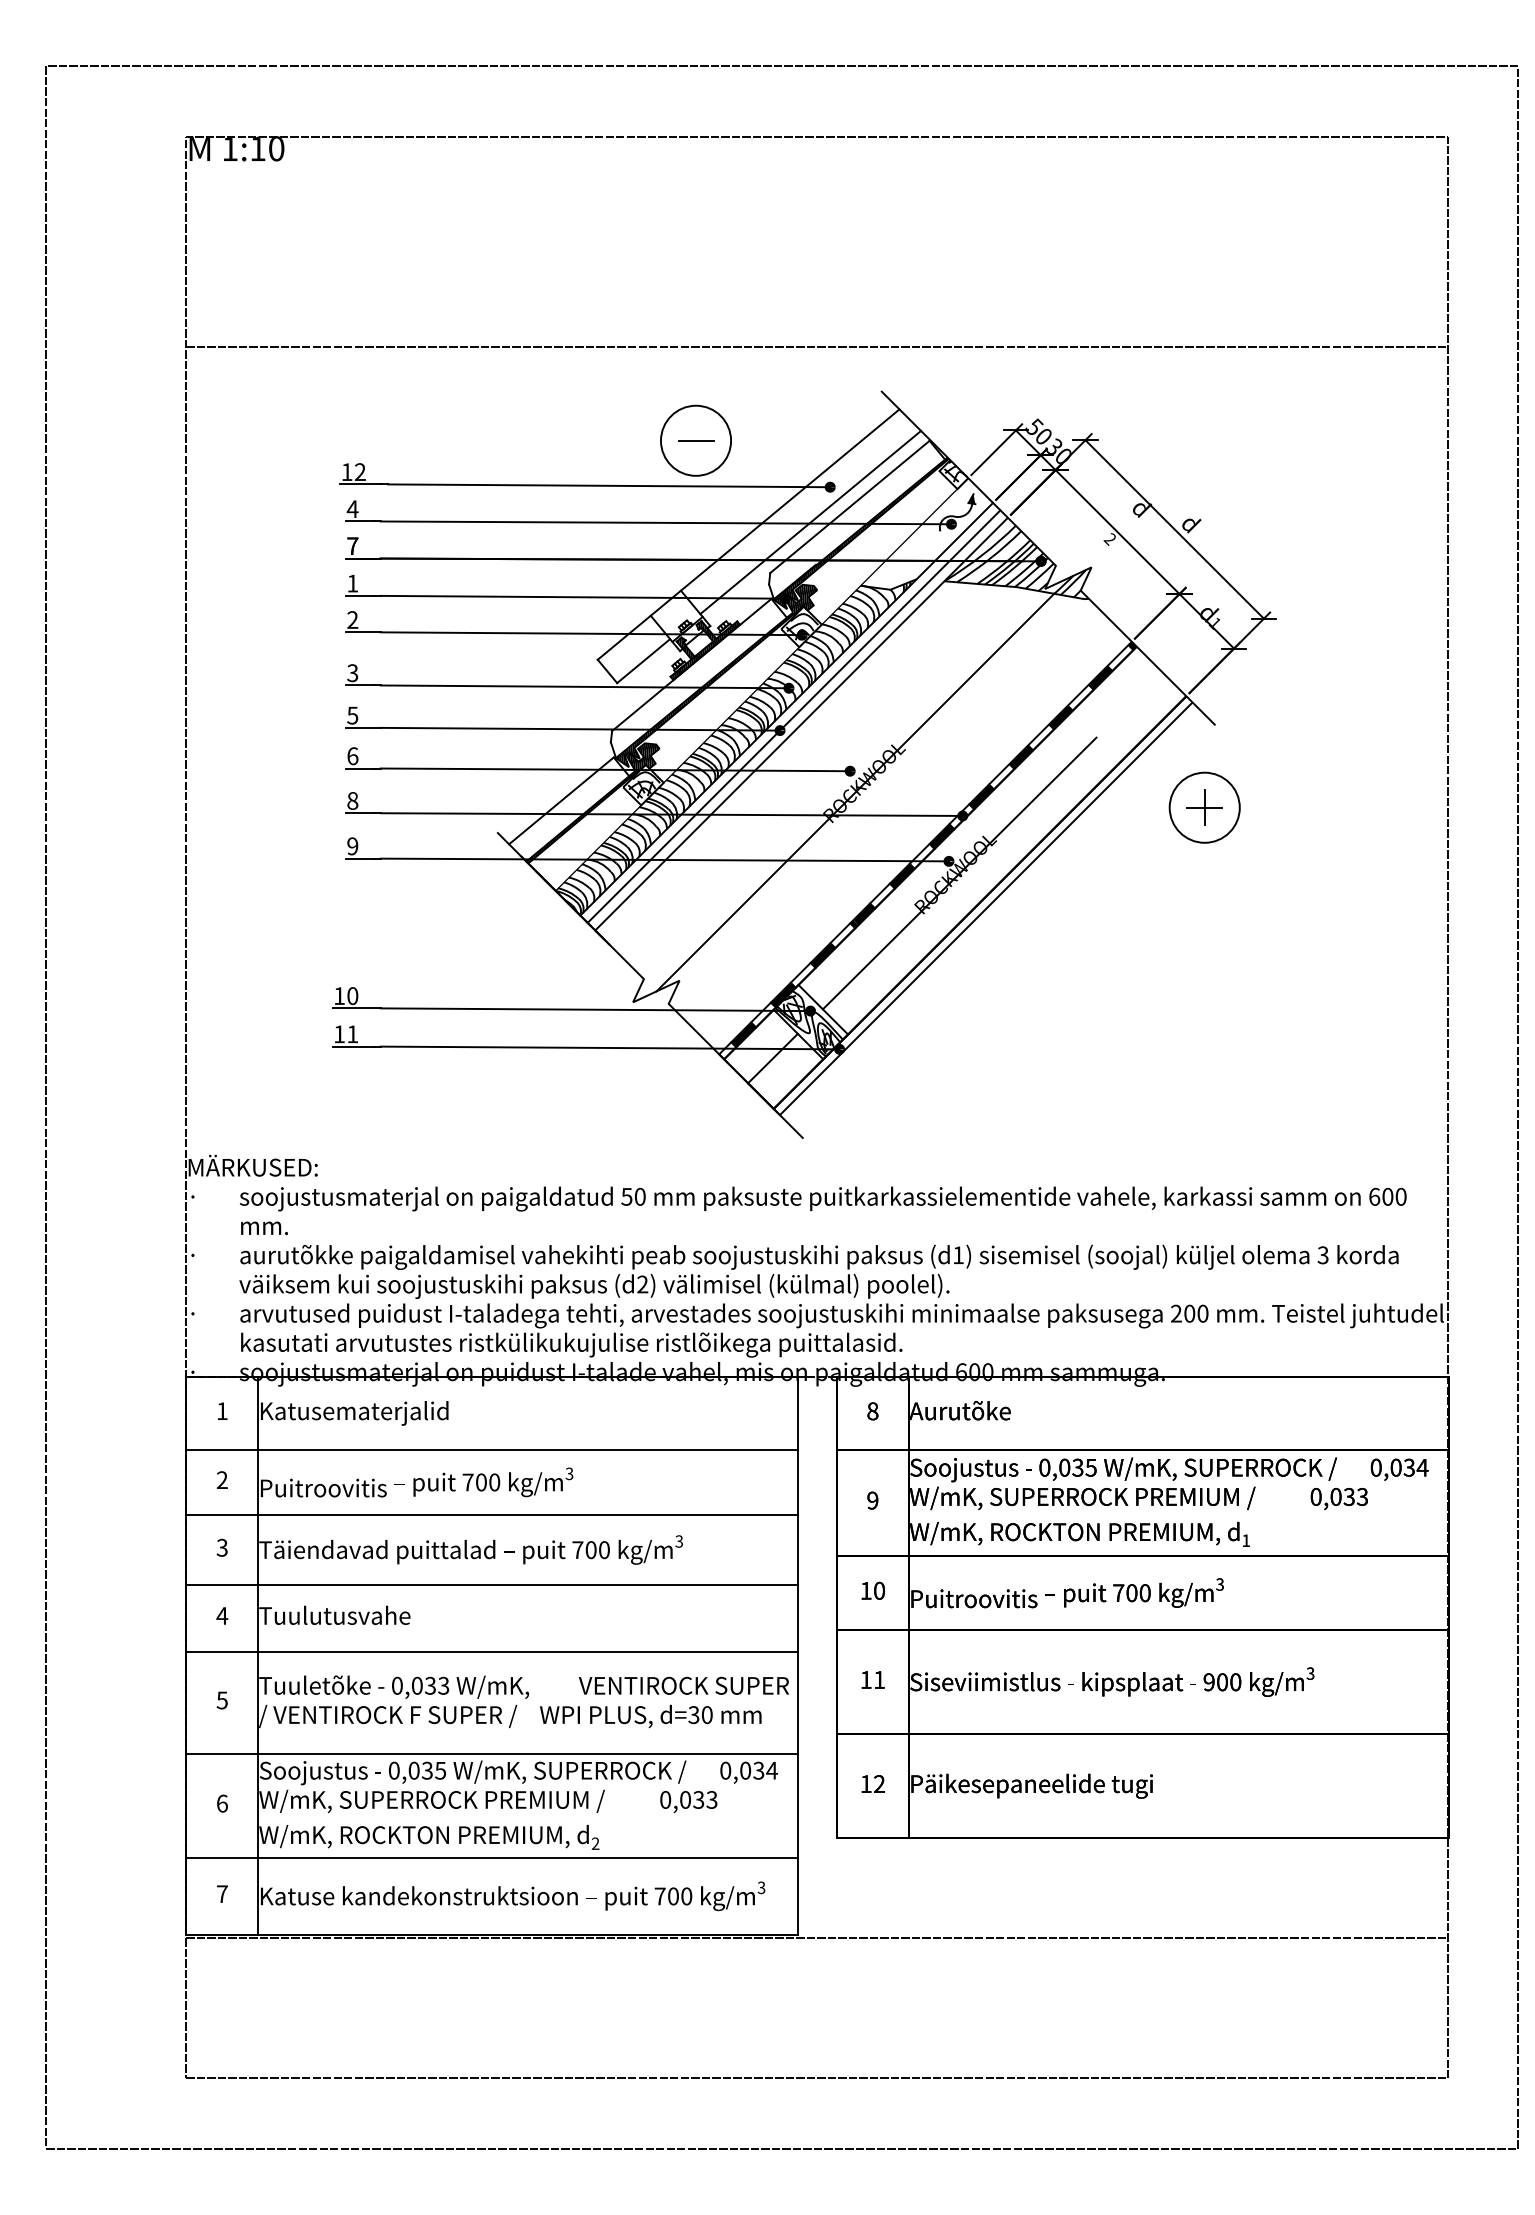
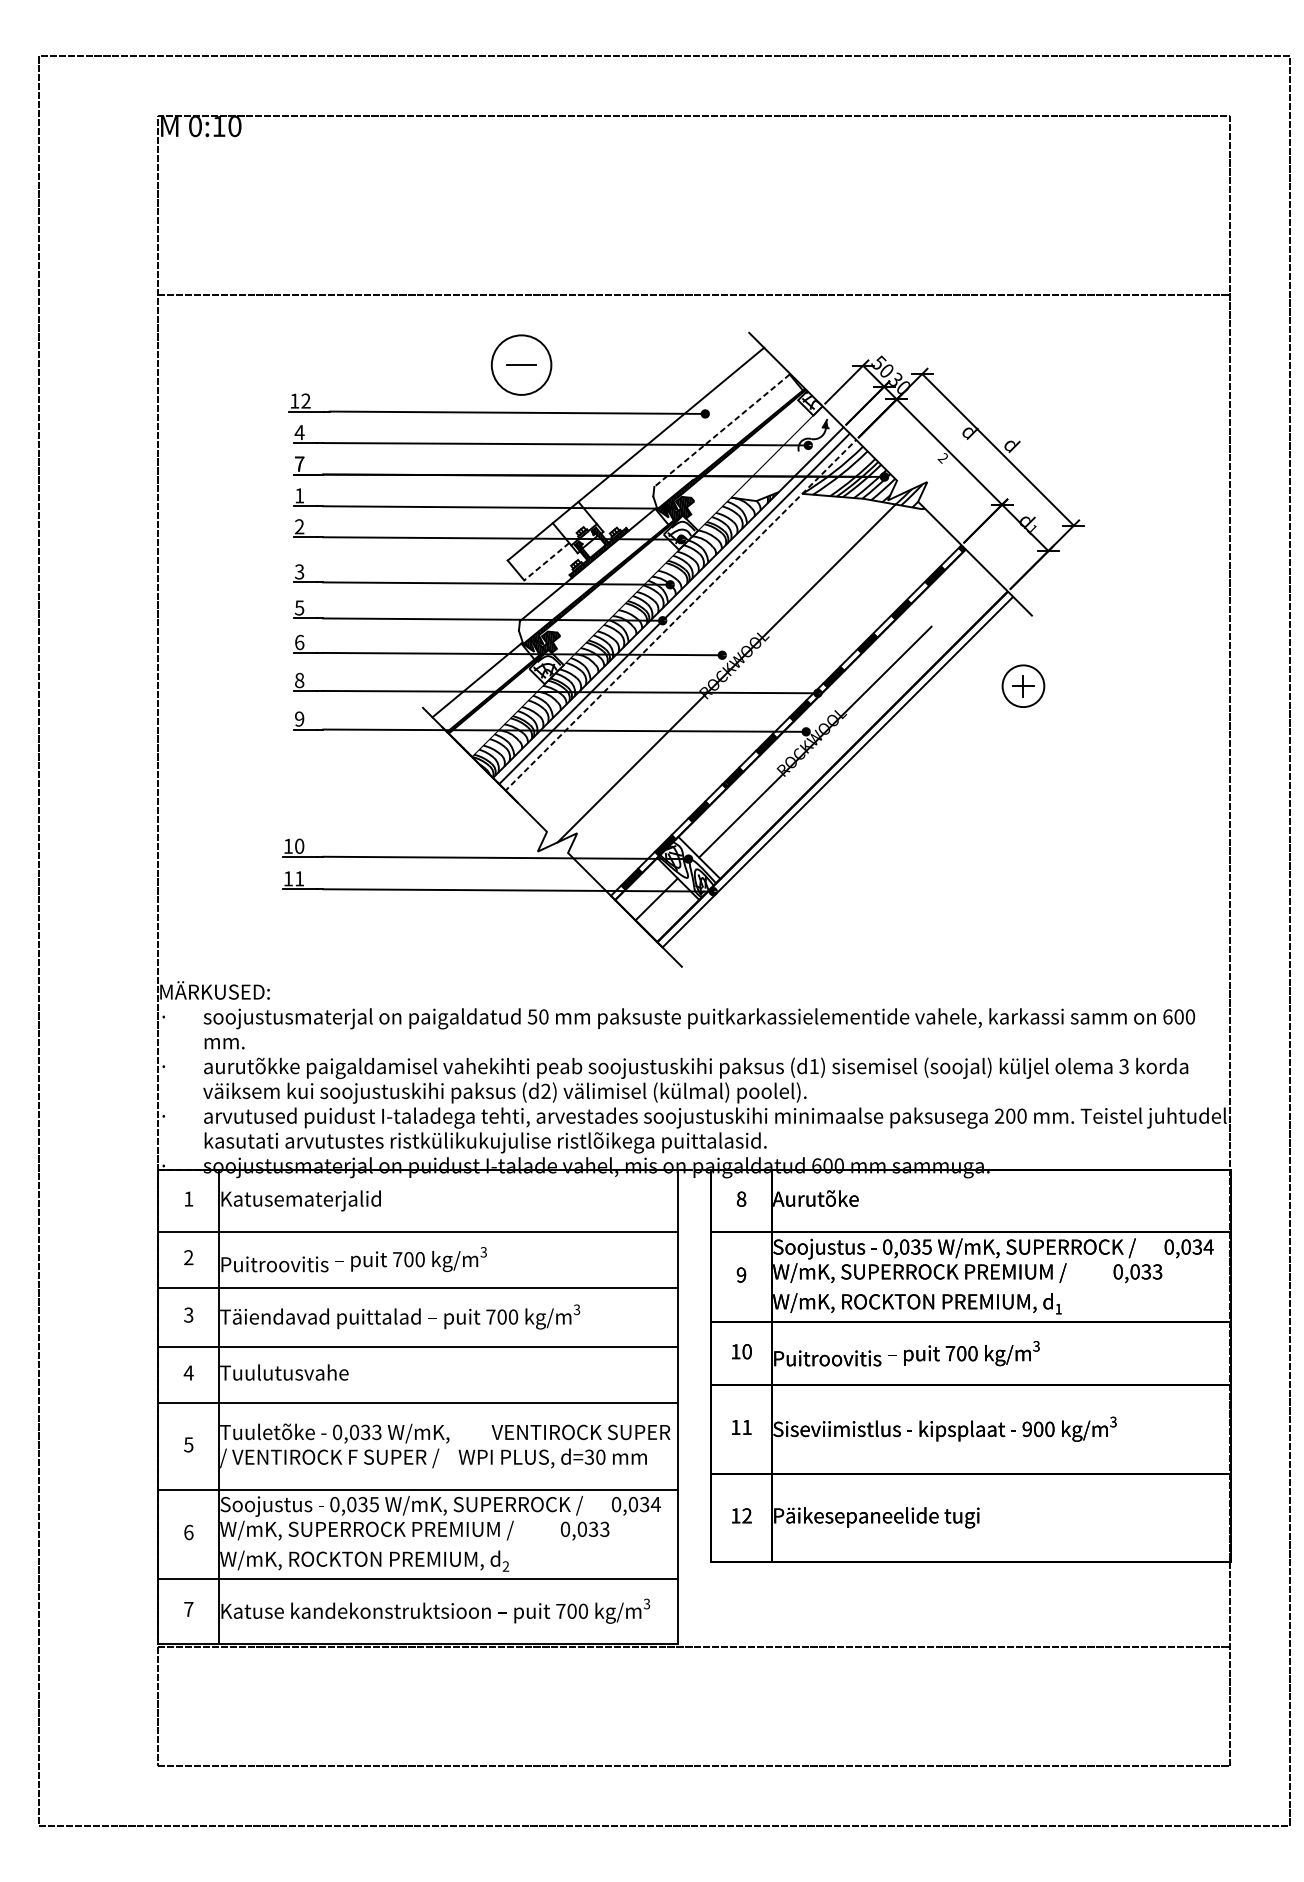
text: (229, 149) -> (194, 126), 1:10 -> 0:10
part: (695, 440) -> (521, 364), moved
line: (849, 506) -> (721, 430), solid -> dashed
line: (810, 522) -> (688, 443), removed
line: (643, 661) -> (546, 562), solid -> dashed
line: (796, 729) -> (676, 619), solid -> dashed
part: (1204, 807) -> (1023, 686), size x0.7

